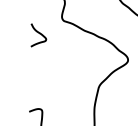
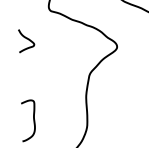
curve: (38, 34) -> (26, 39), moved

